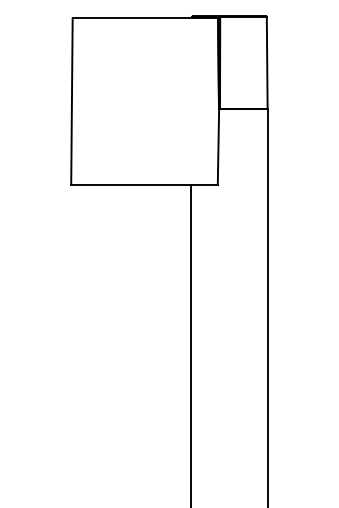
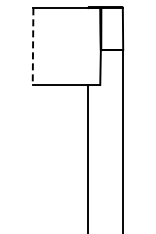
line: (72, 103) -> (33, 47), solid -> dashed

